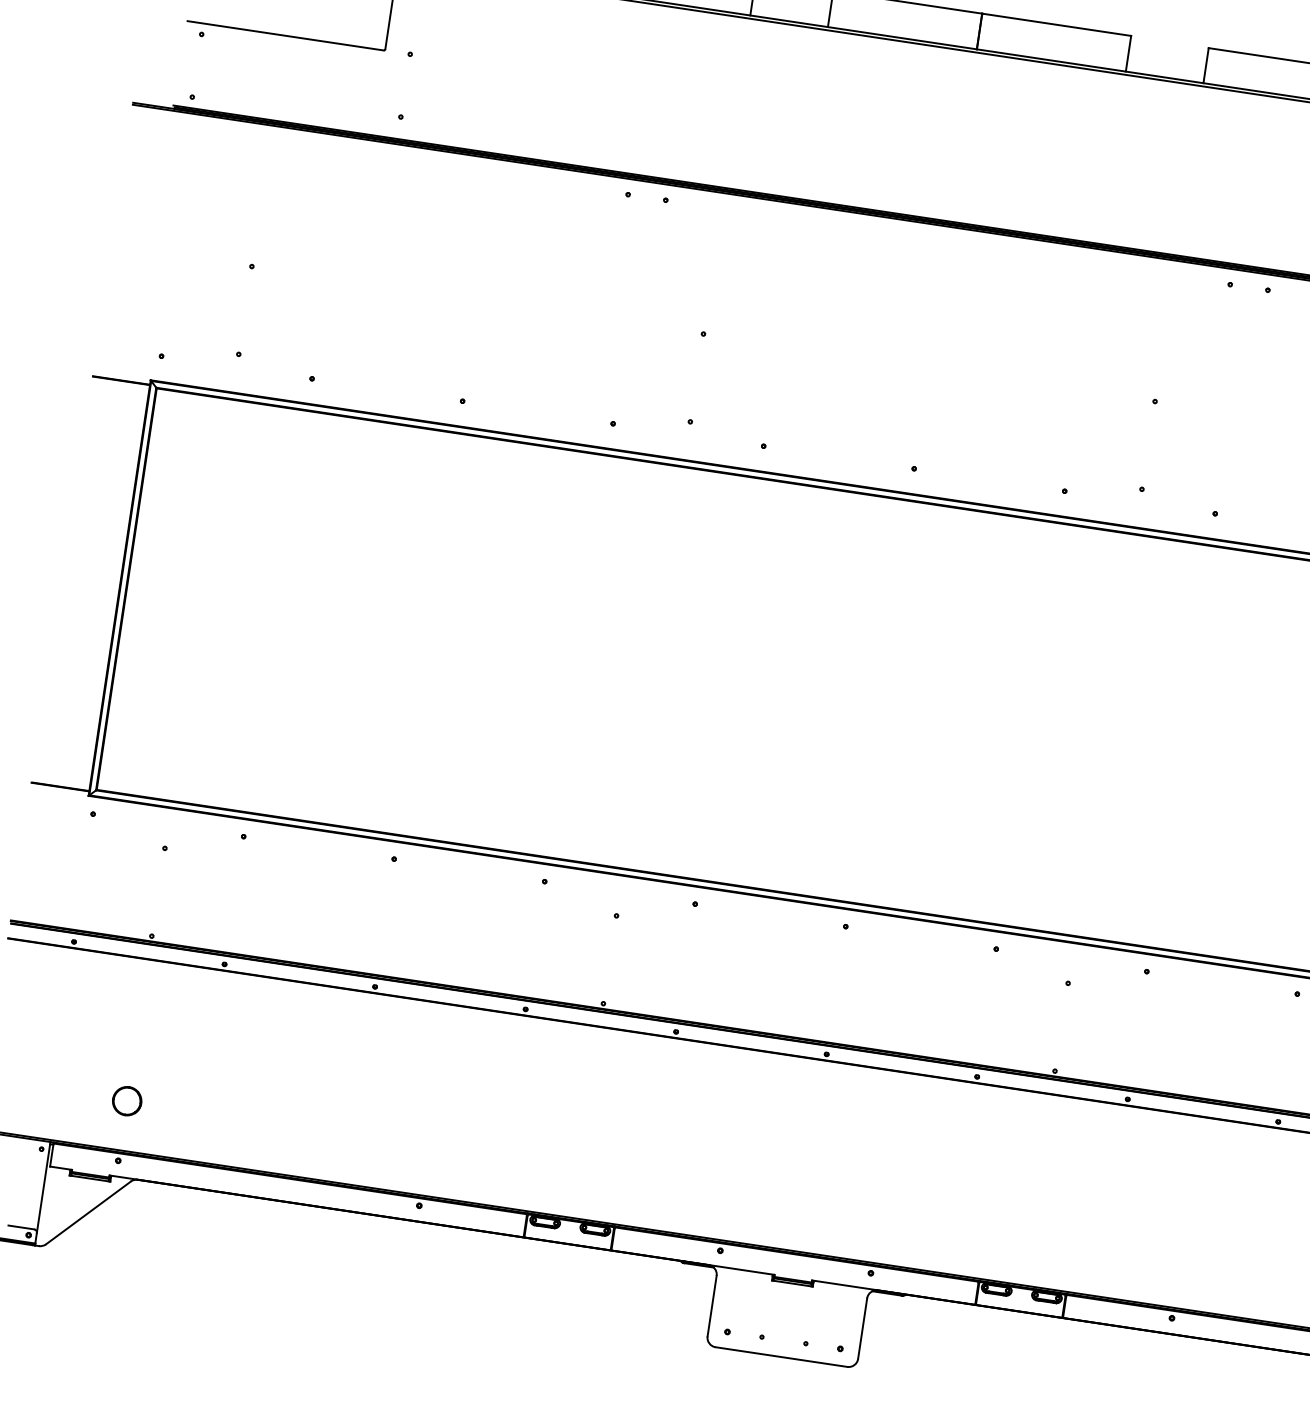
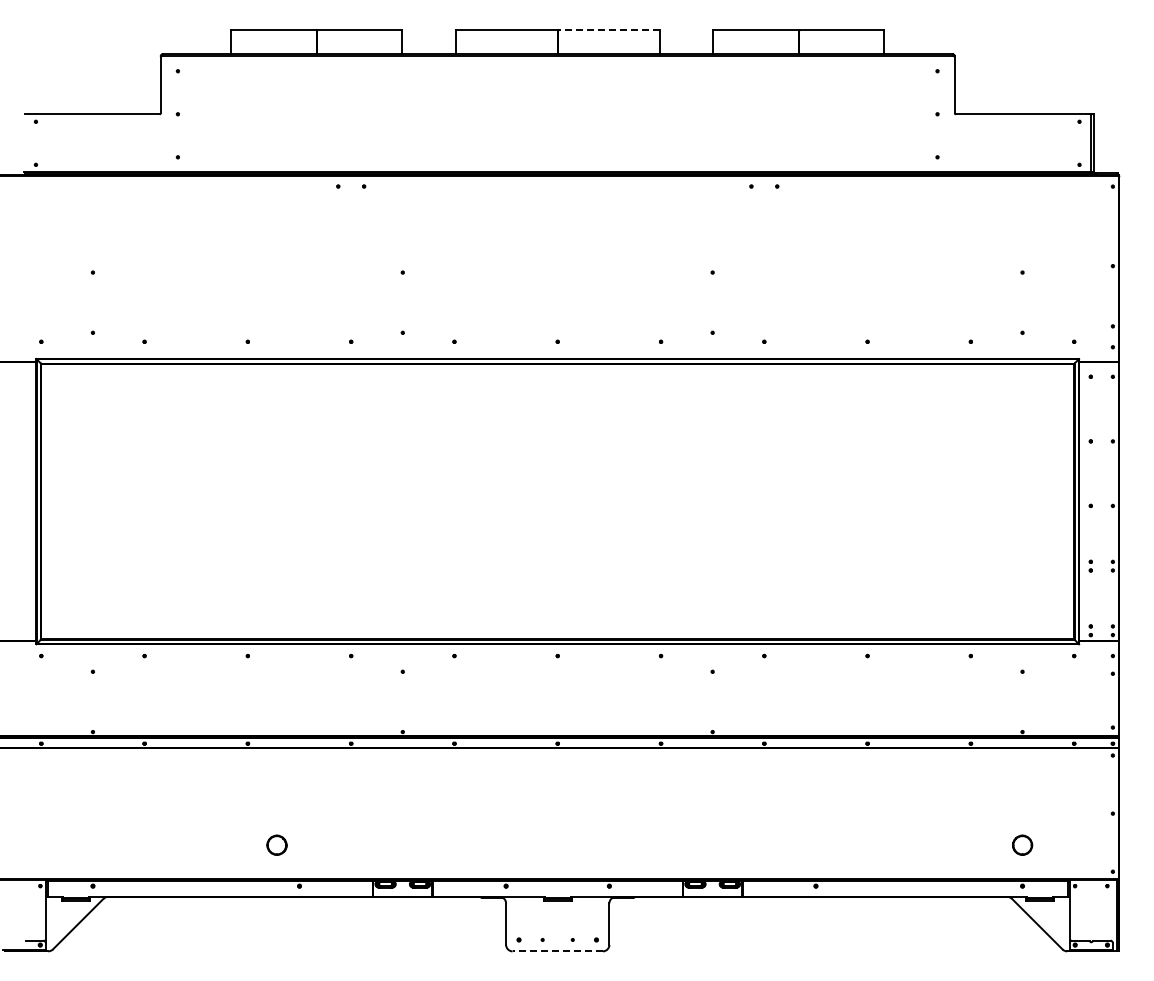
line: (1056, 24) -> (608, 29), solid -> dashed
part: (126, 1099) -> (276, 844), moved
line: (781, 1357) -> (557, 951), solid -> dashed

